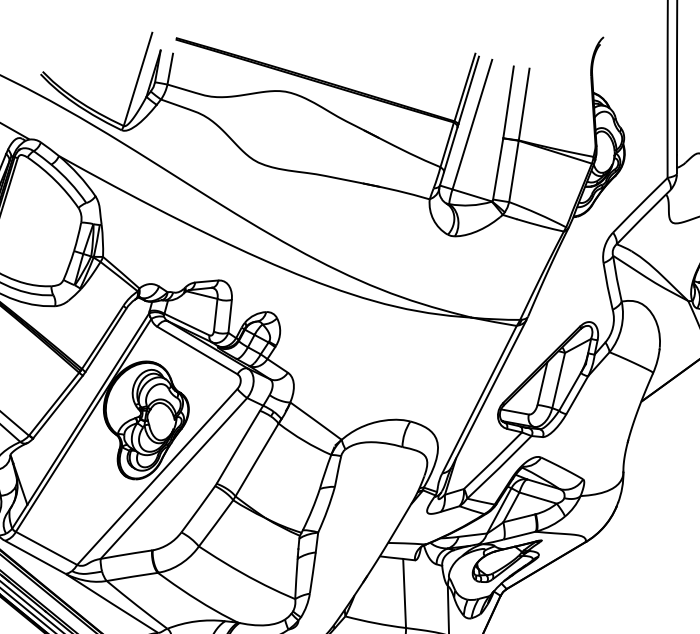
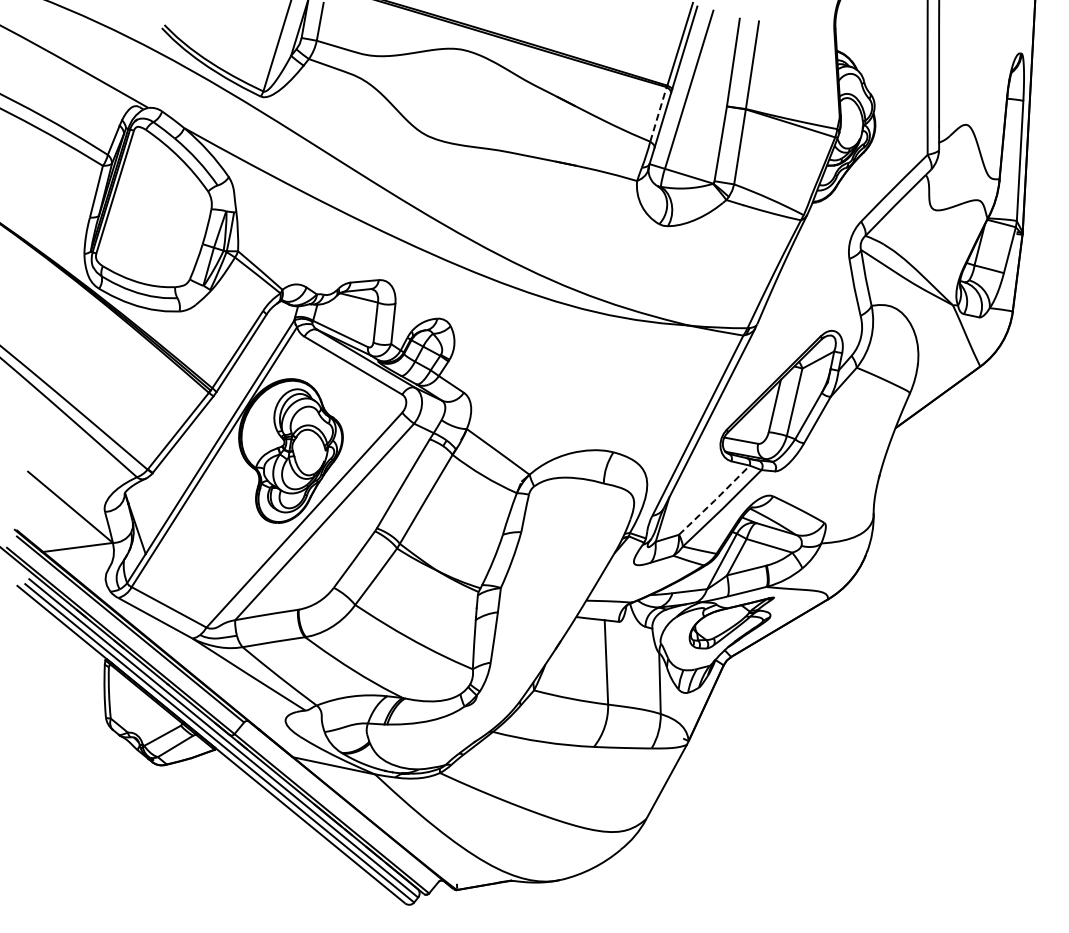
line: (447, 144) -> (658, 113), solid -> dashed
line: (493, 460) -> (714, 500), solid -> dashed

